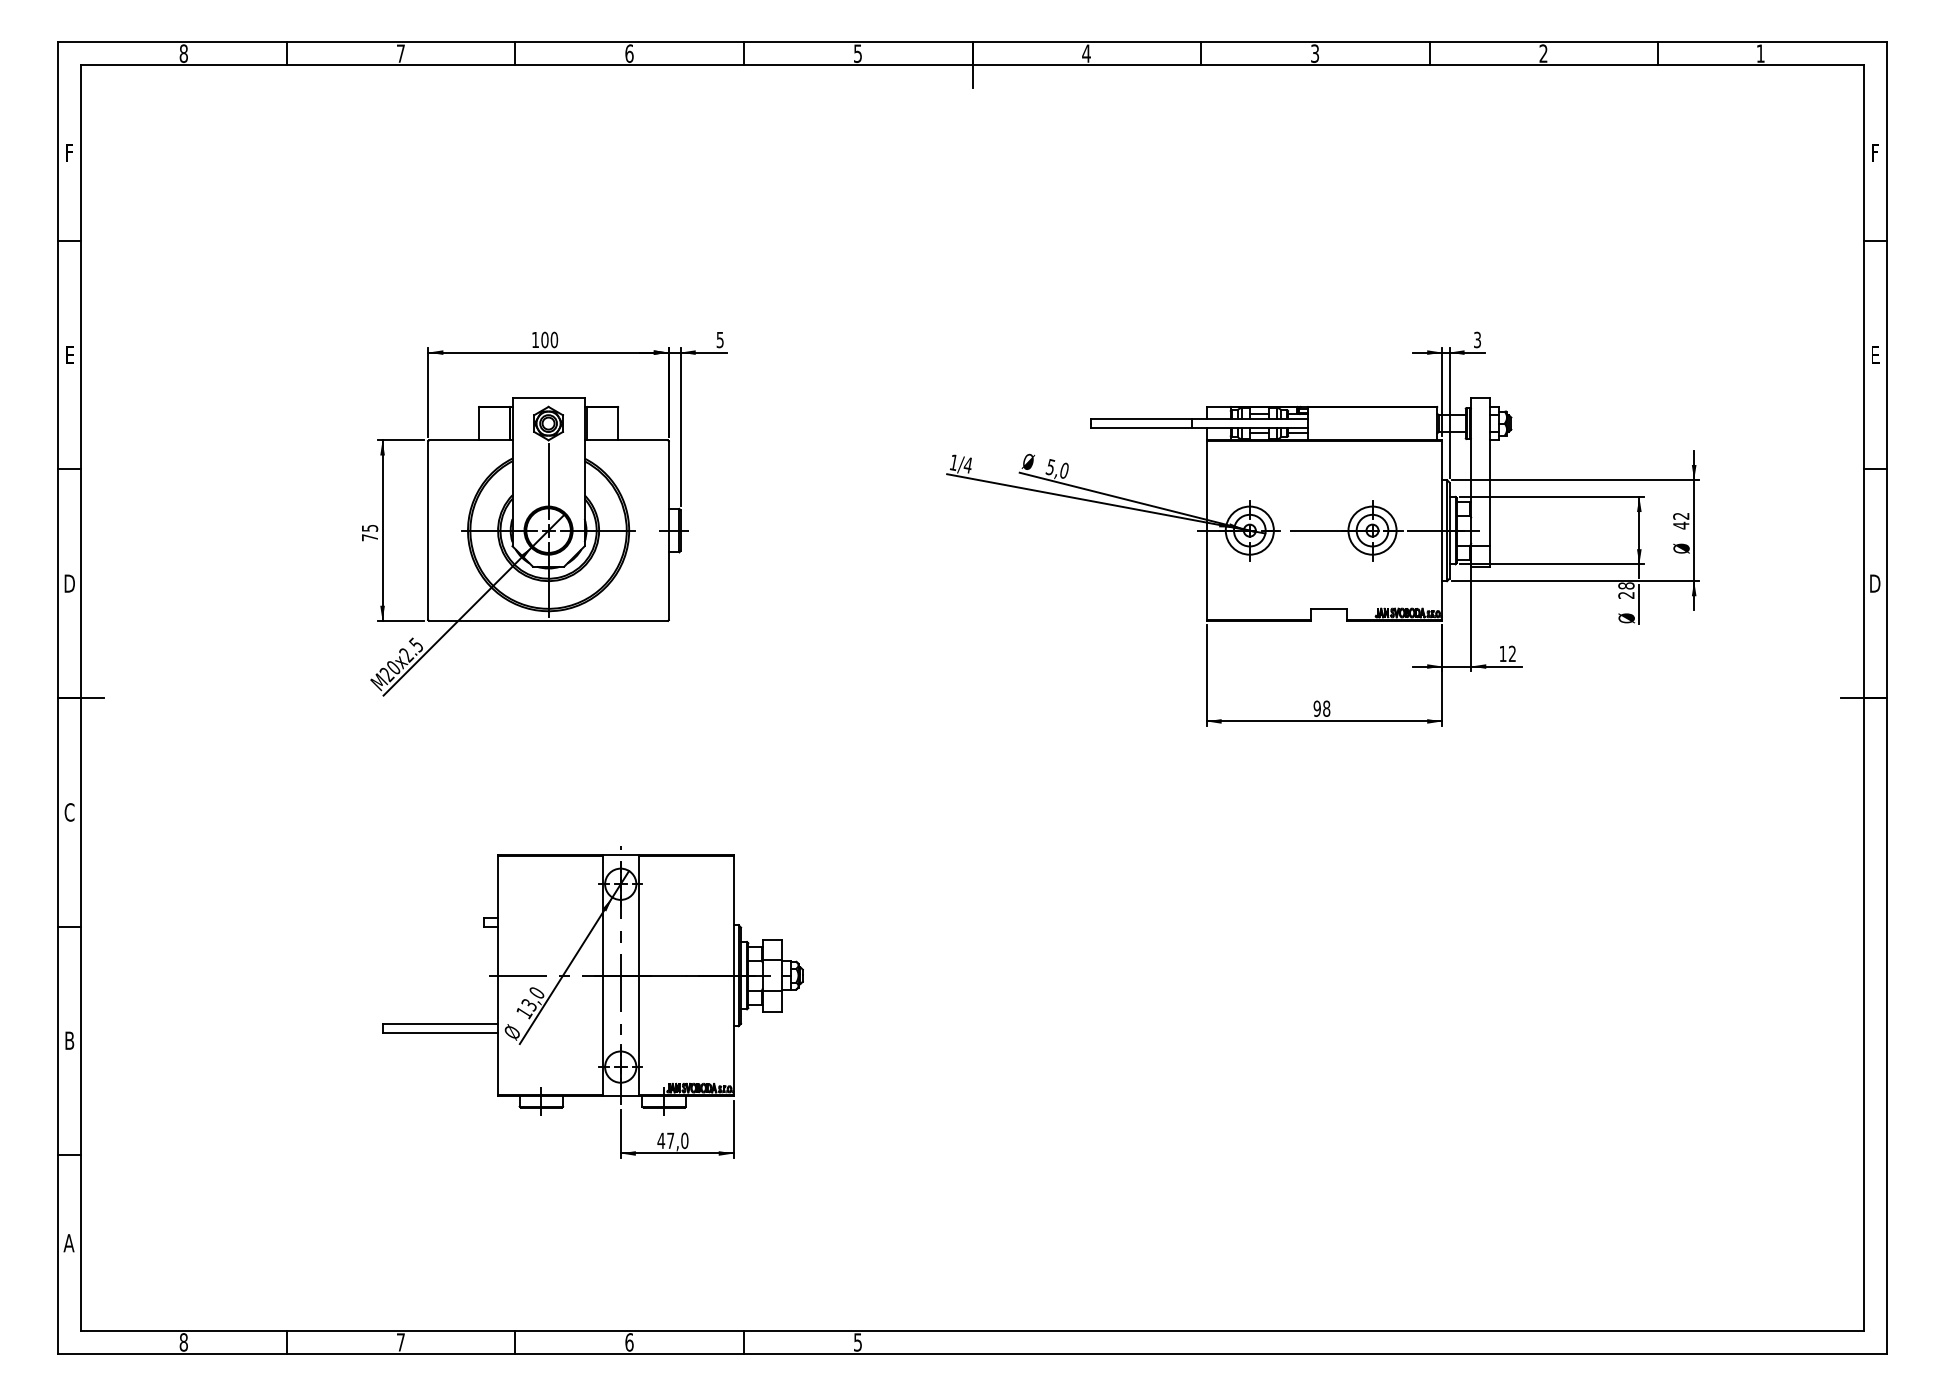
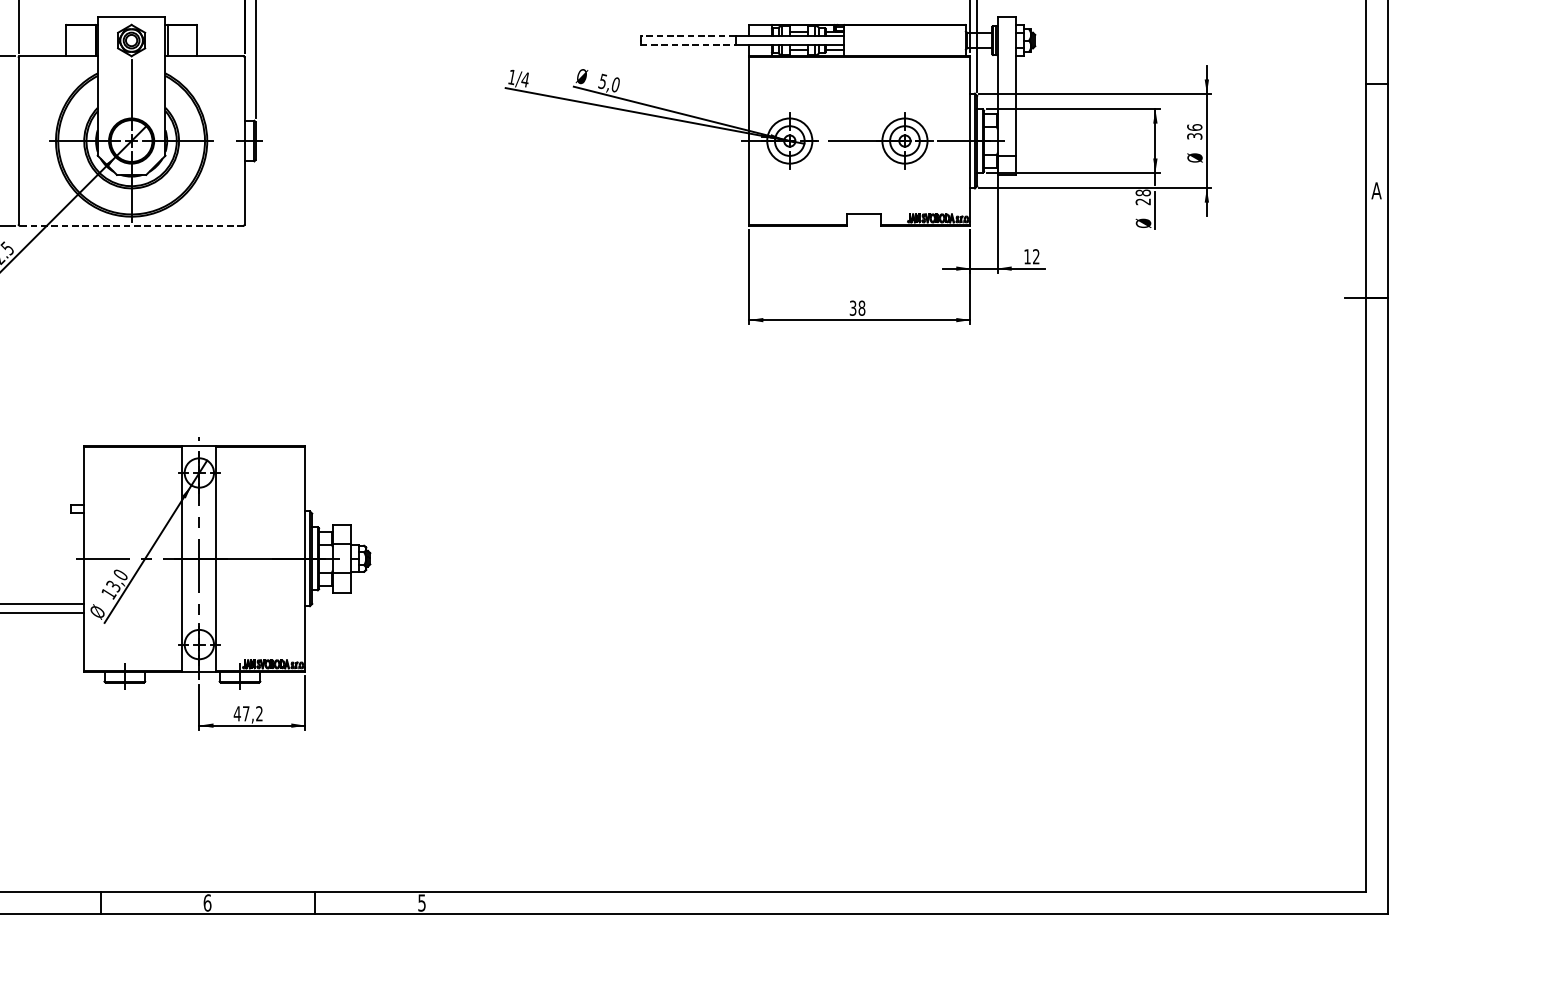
line: (1141, 419) -> (688, 36), solid -> dashed
line: (1141, 428) -> (688, 45), solid -> dashed
text: (1681, 520) -> (1194, 131), 42 -> 36
text: (1874, 583) -> (1376, 190), D -> A
line: (548, 620) -> (131, 225), solid -> dashed
text: (1316, 708) -> (852, 307), 98 -> 38
text: (684, 1140) -> (259, 713), 47,0 -> 47,2

